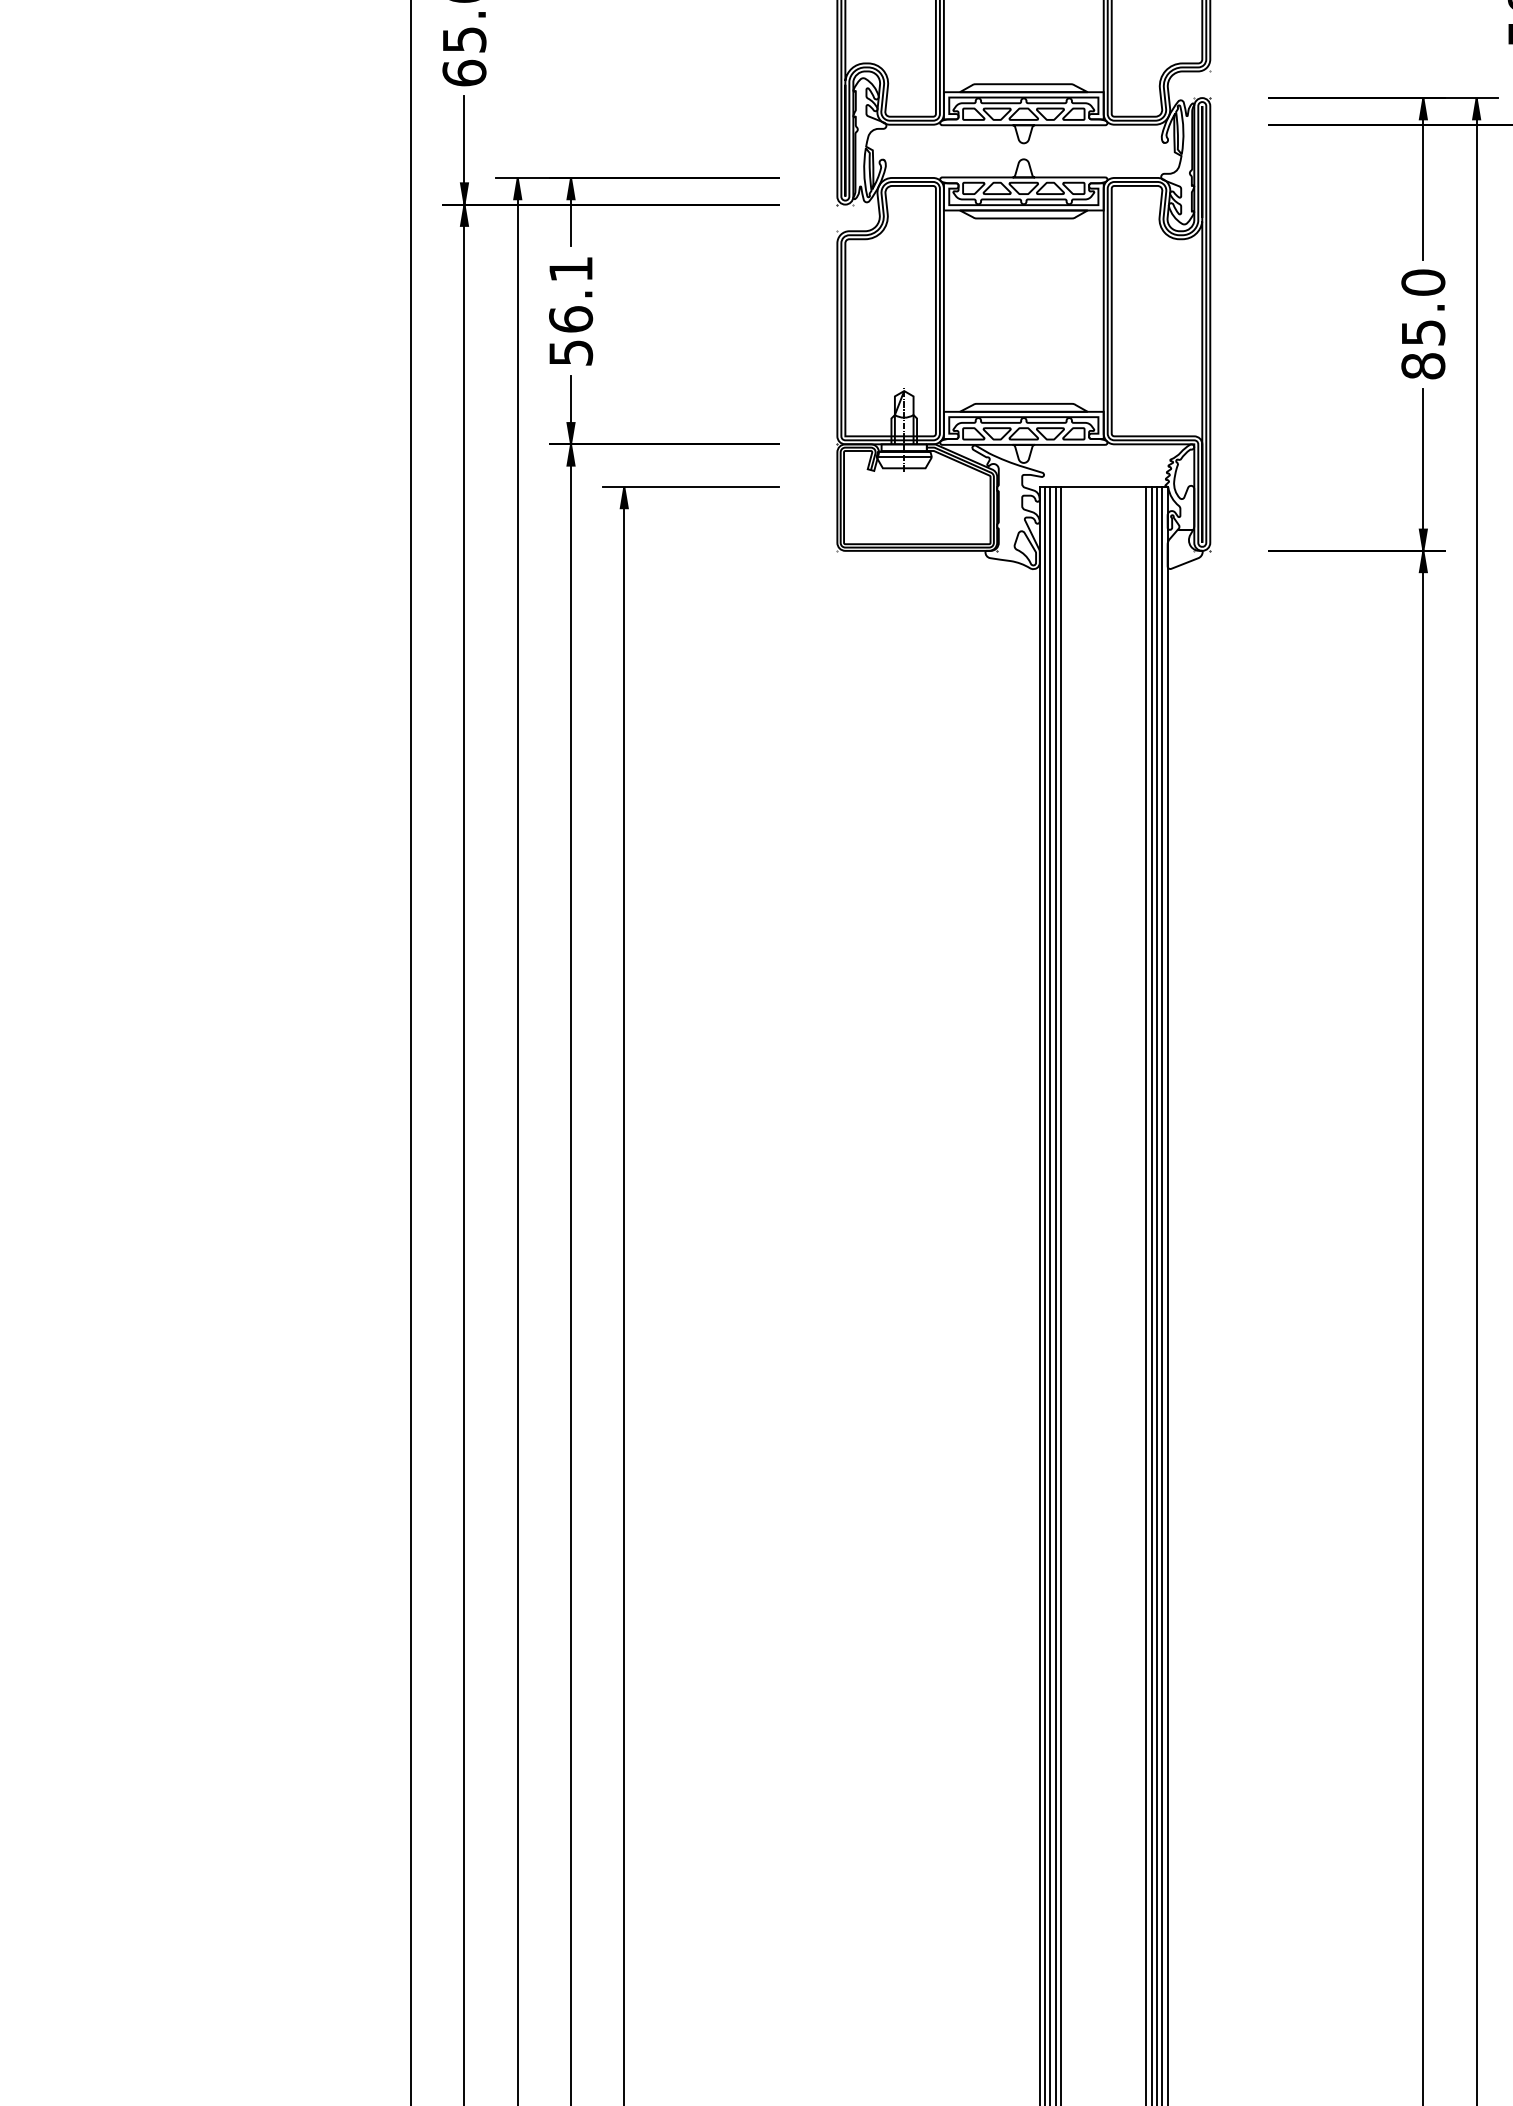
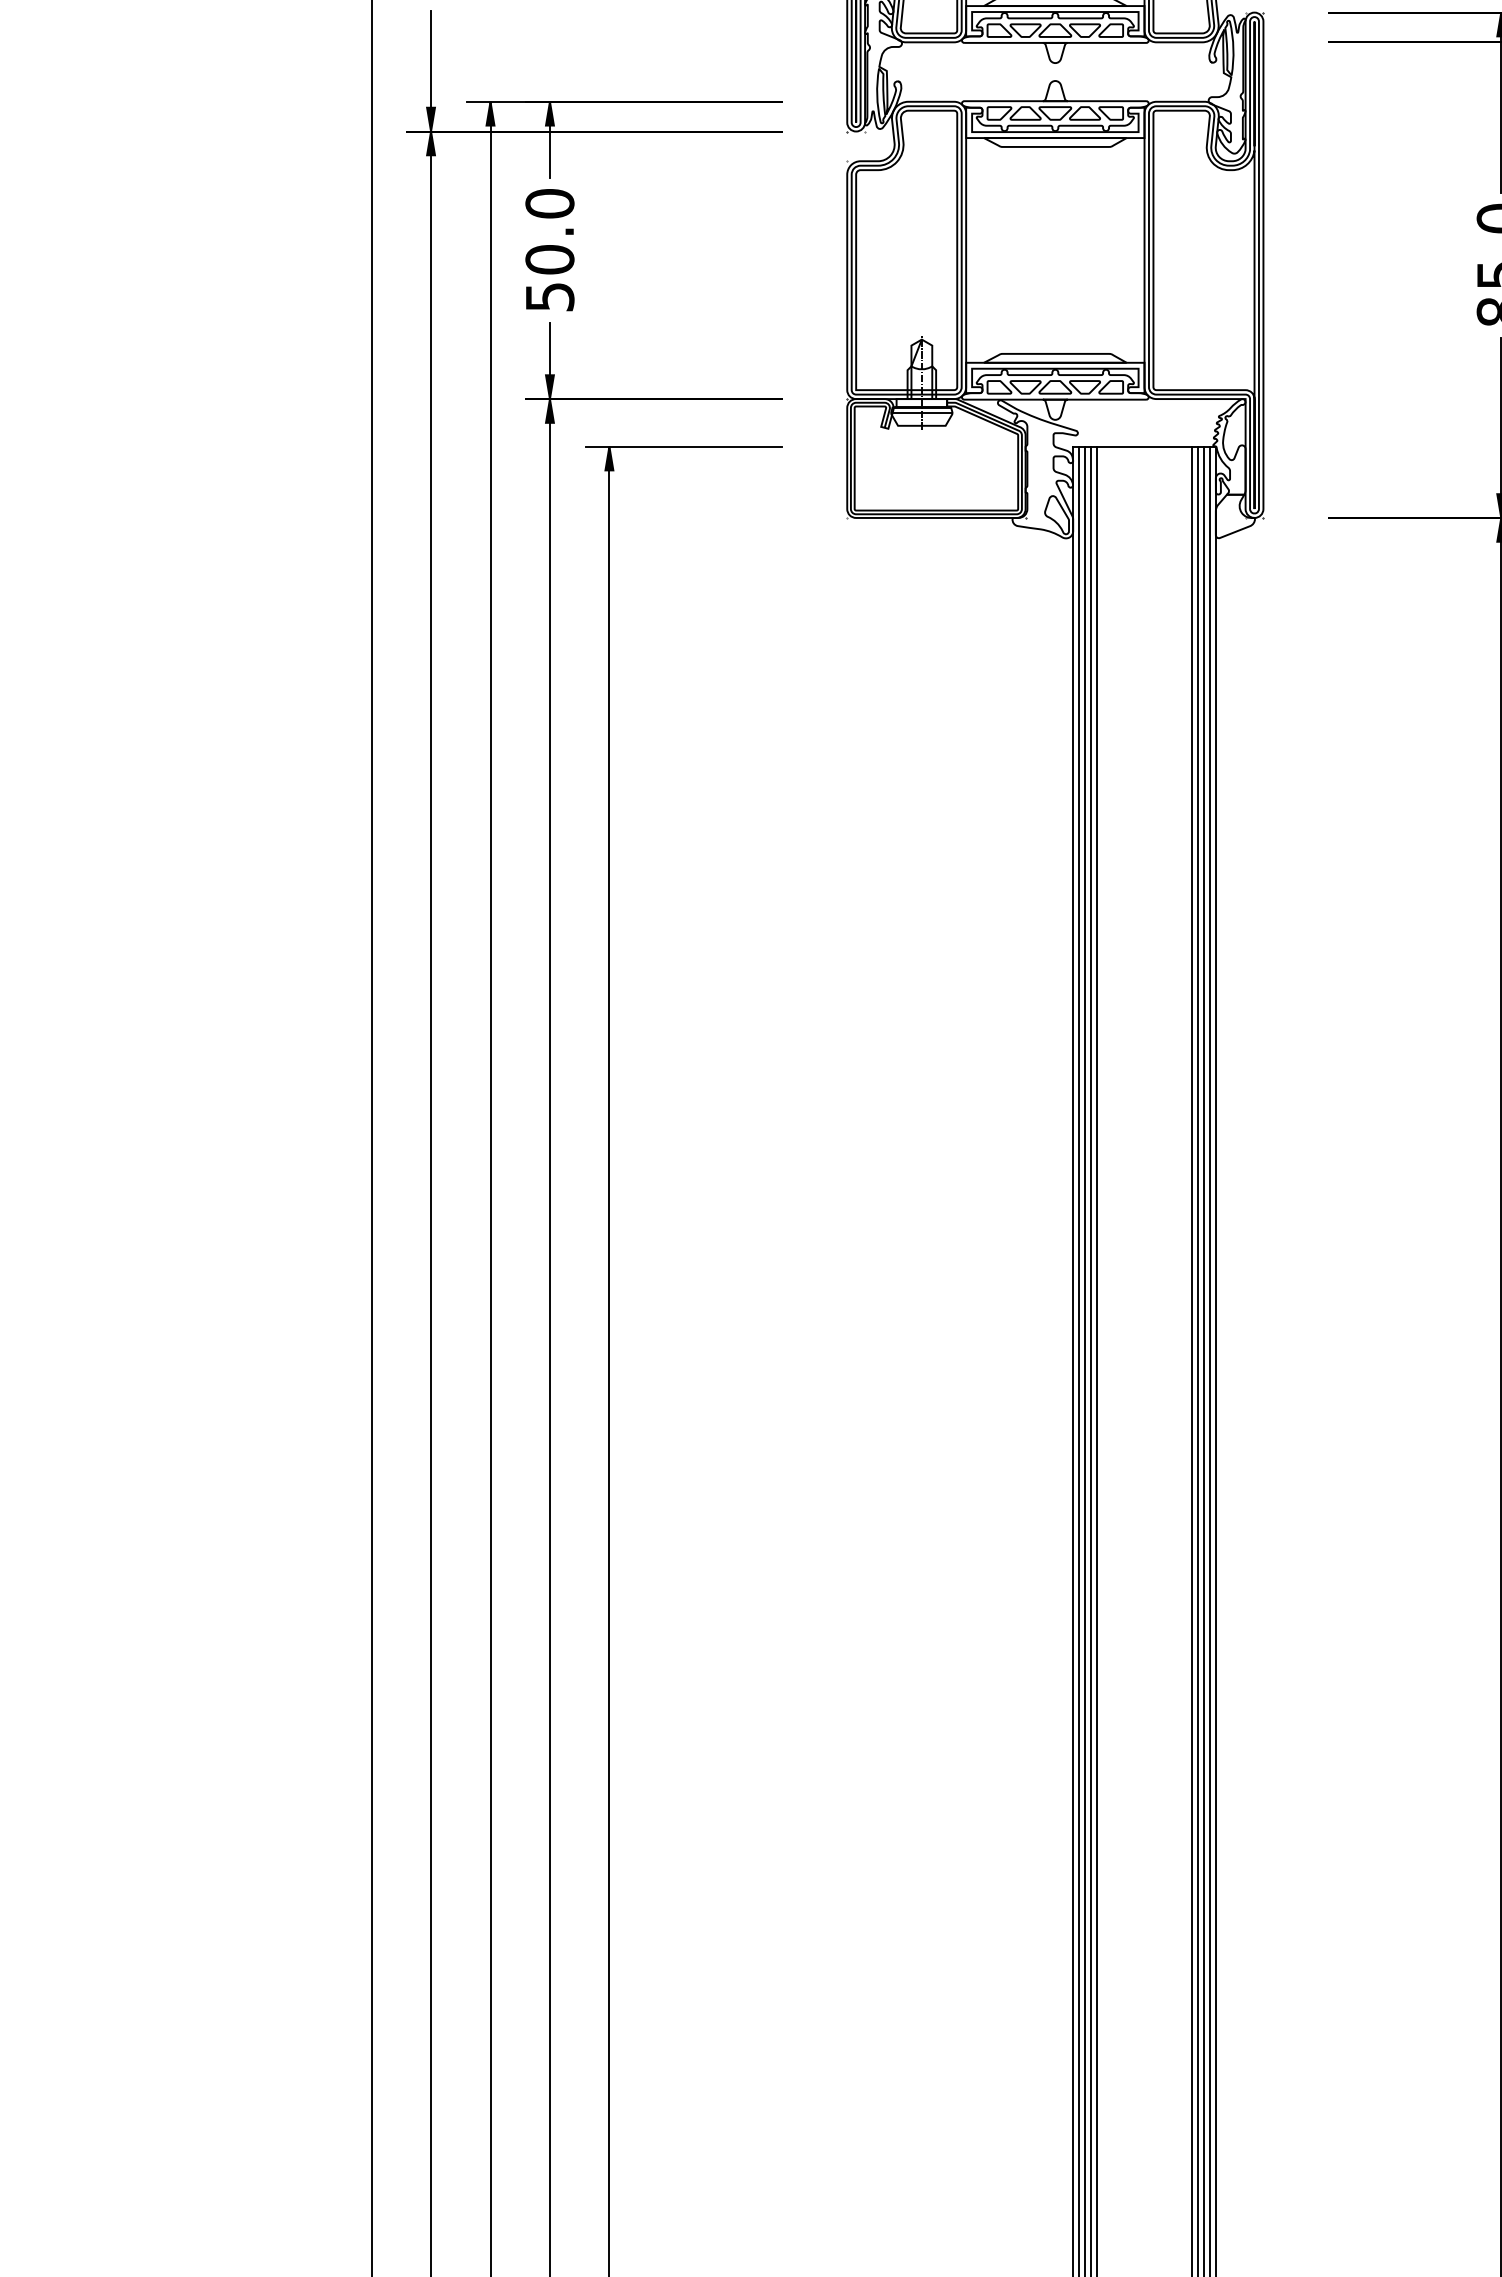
text: (571, 294) -> (550, 231), 56.1 -> 50.0

